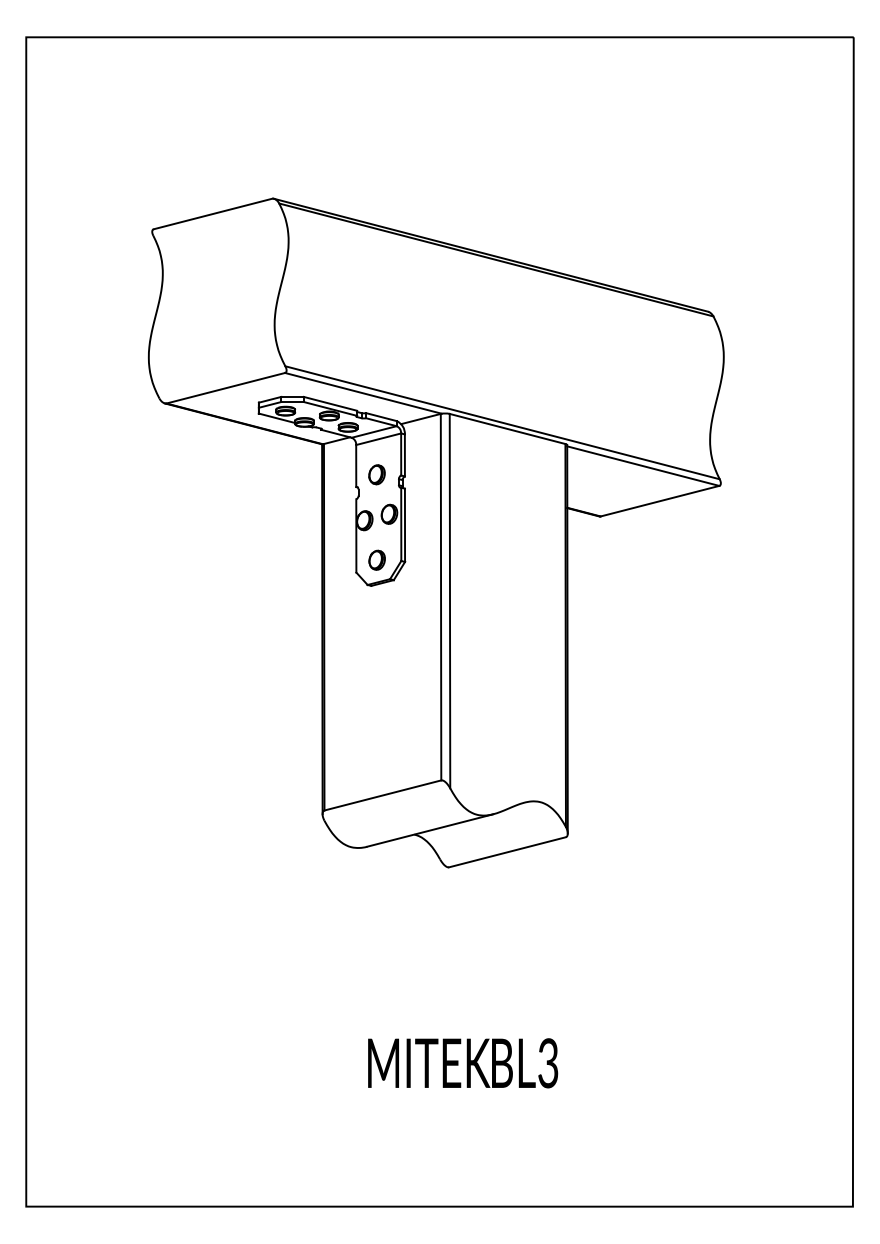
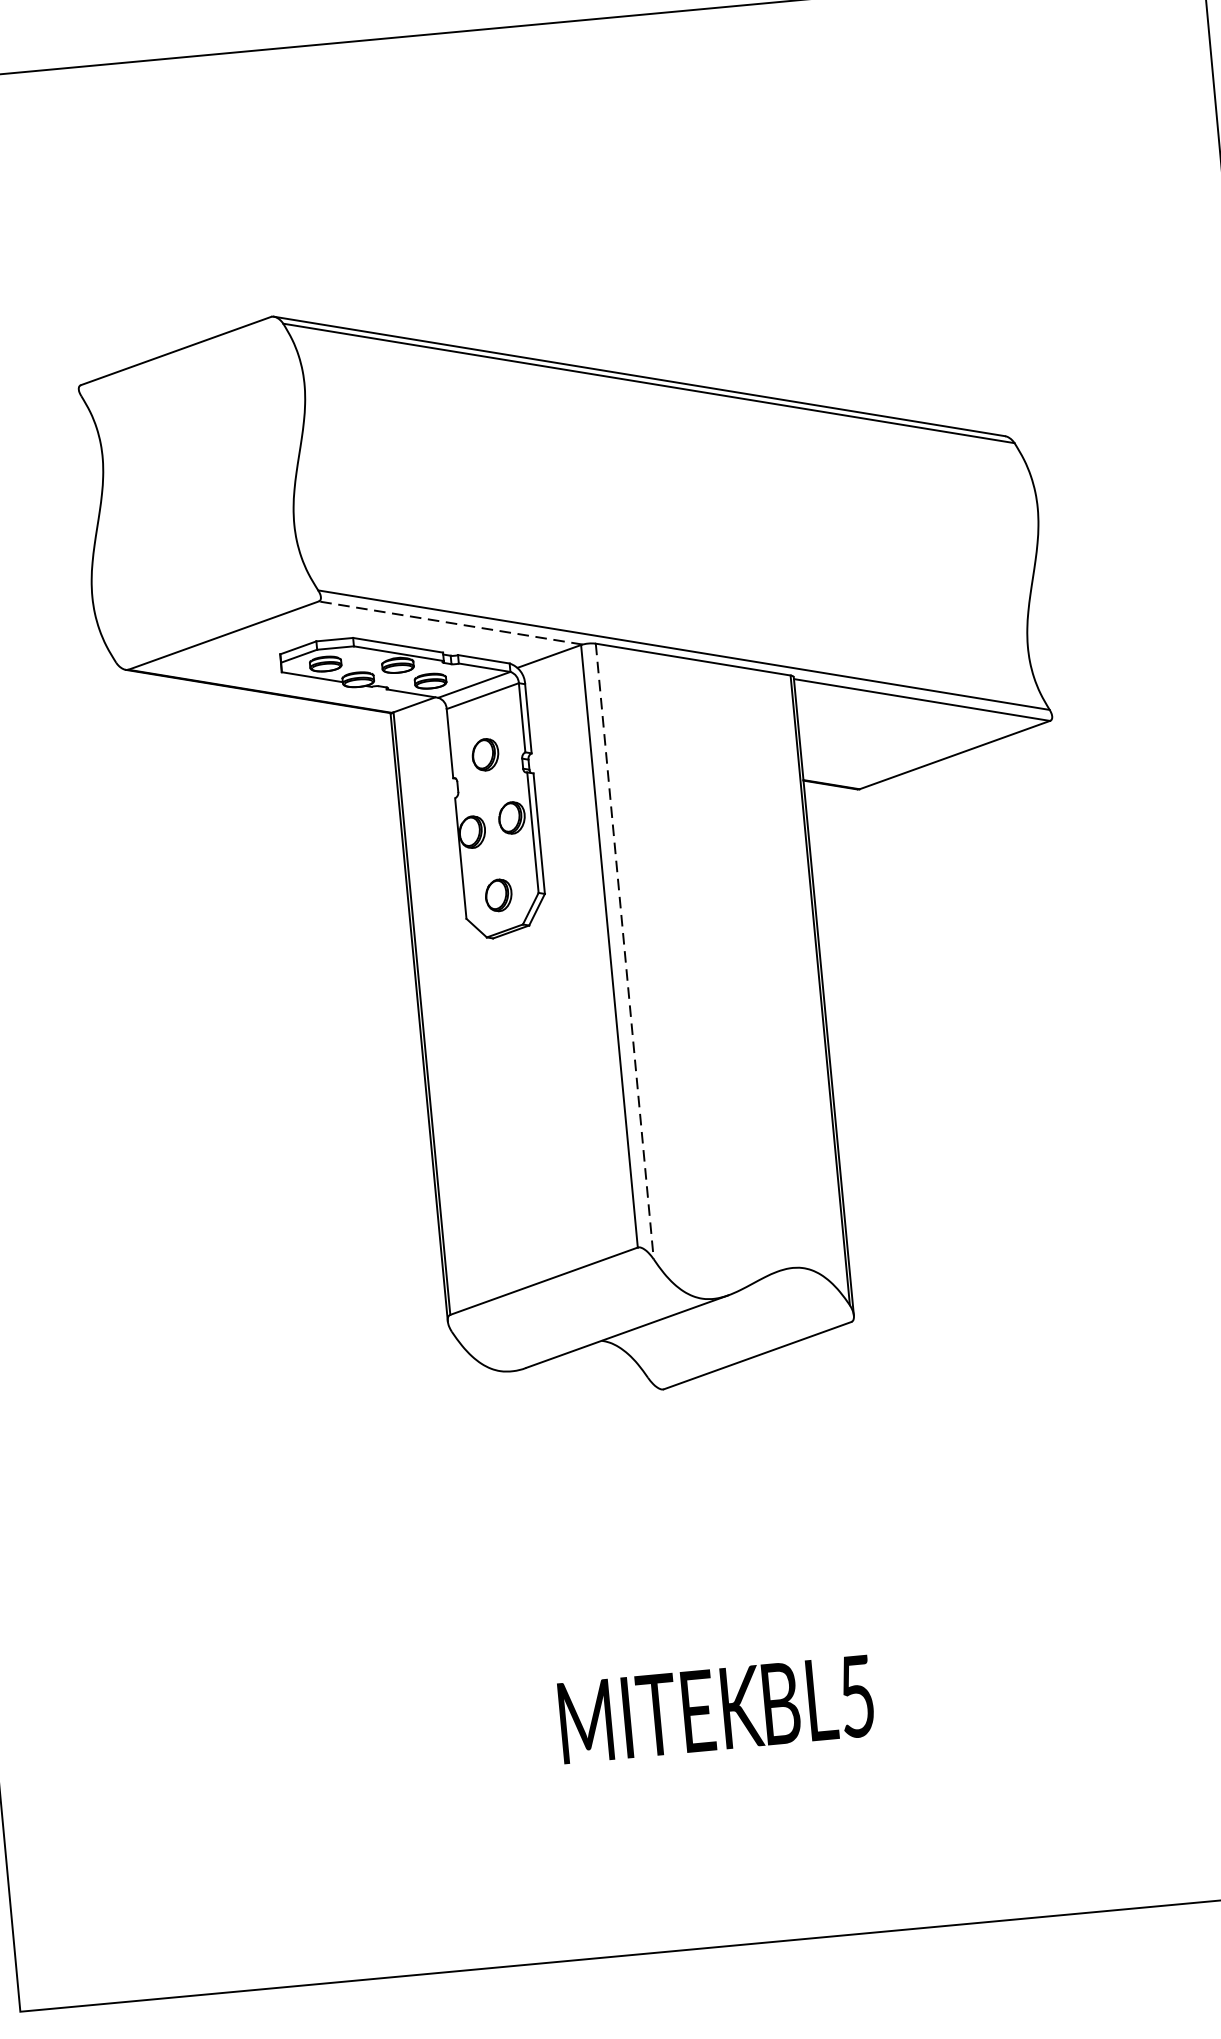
line: (363, 393) -> (450, 623), solid -> dashed
line: (450, 601) -> (625, 951), solid -> dashed
text: (548, 1063) -> (857, 1696), BL3 -> BL5

